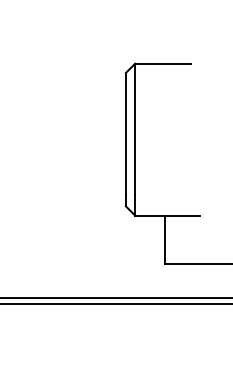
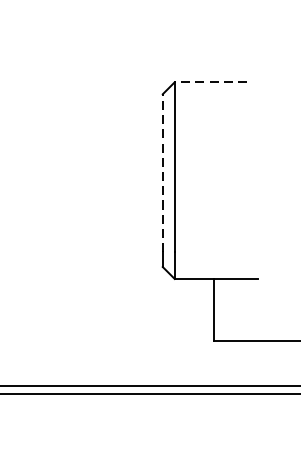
line: (163, 63) -> (211, 82), solid -> dashed
line: (126, 133) -> (163, 172), solid -> dashed

